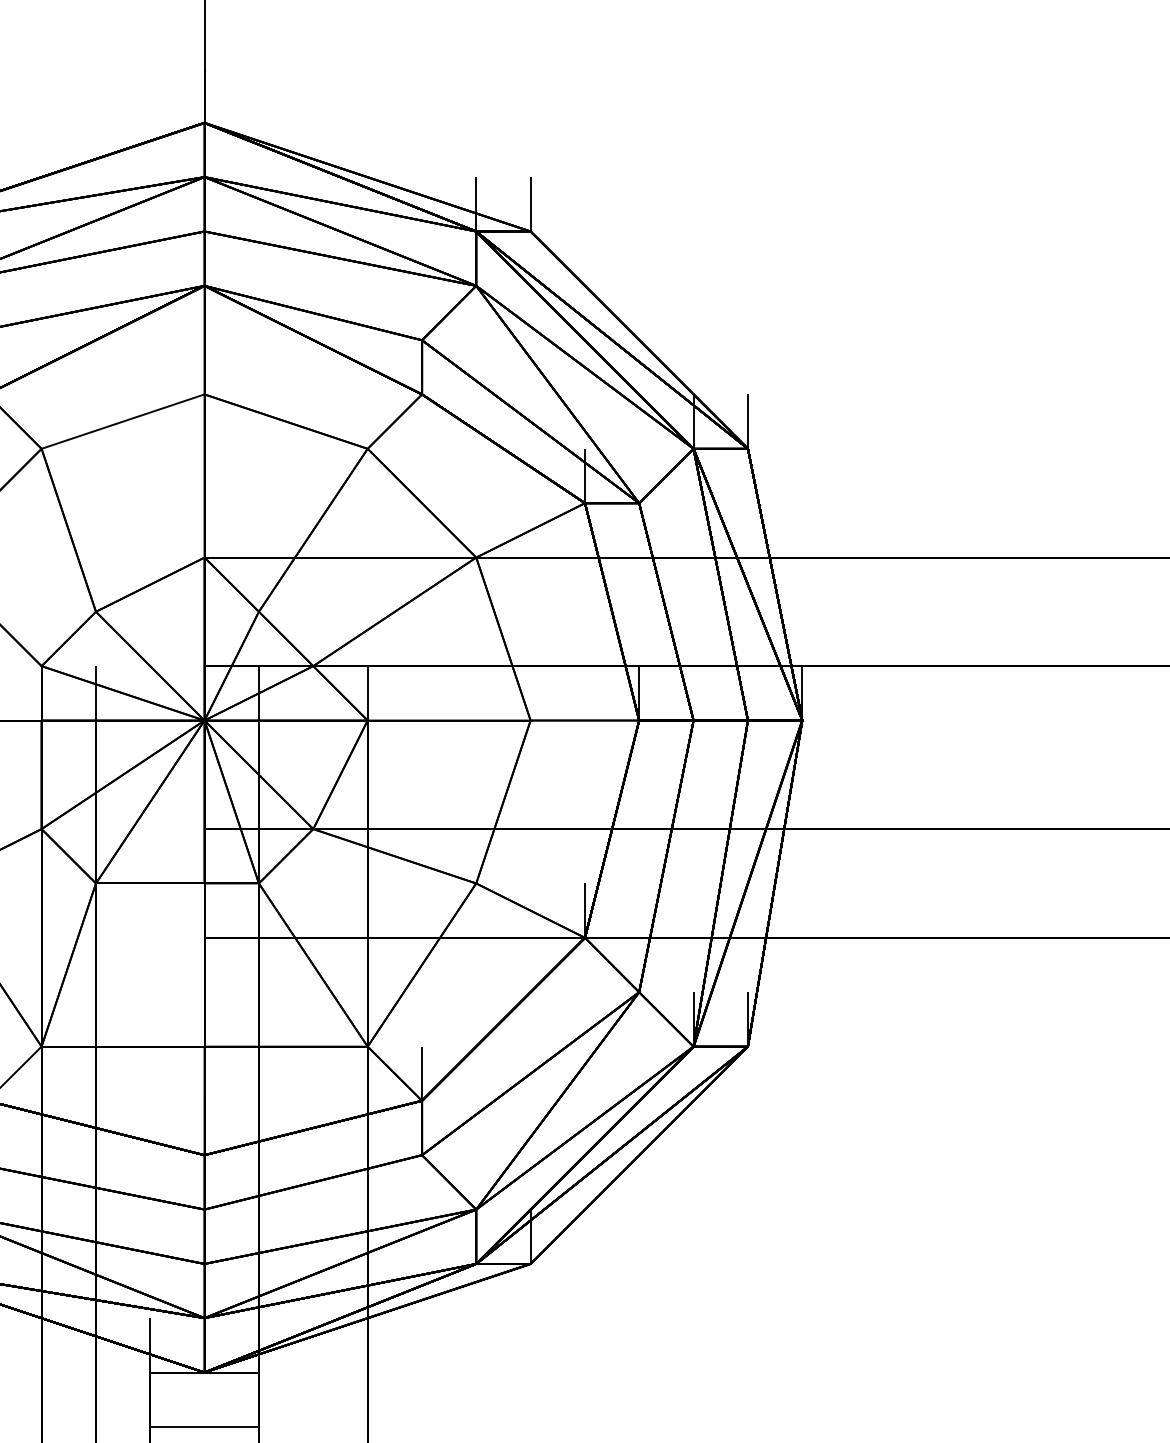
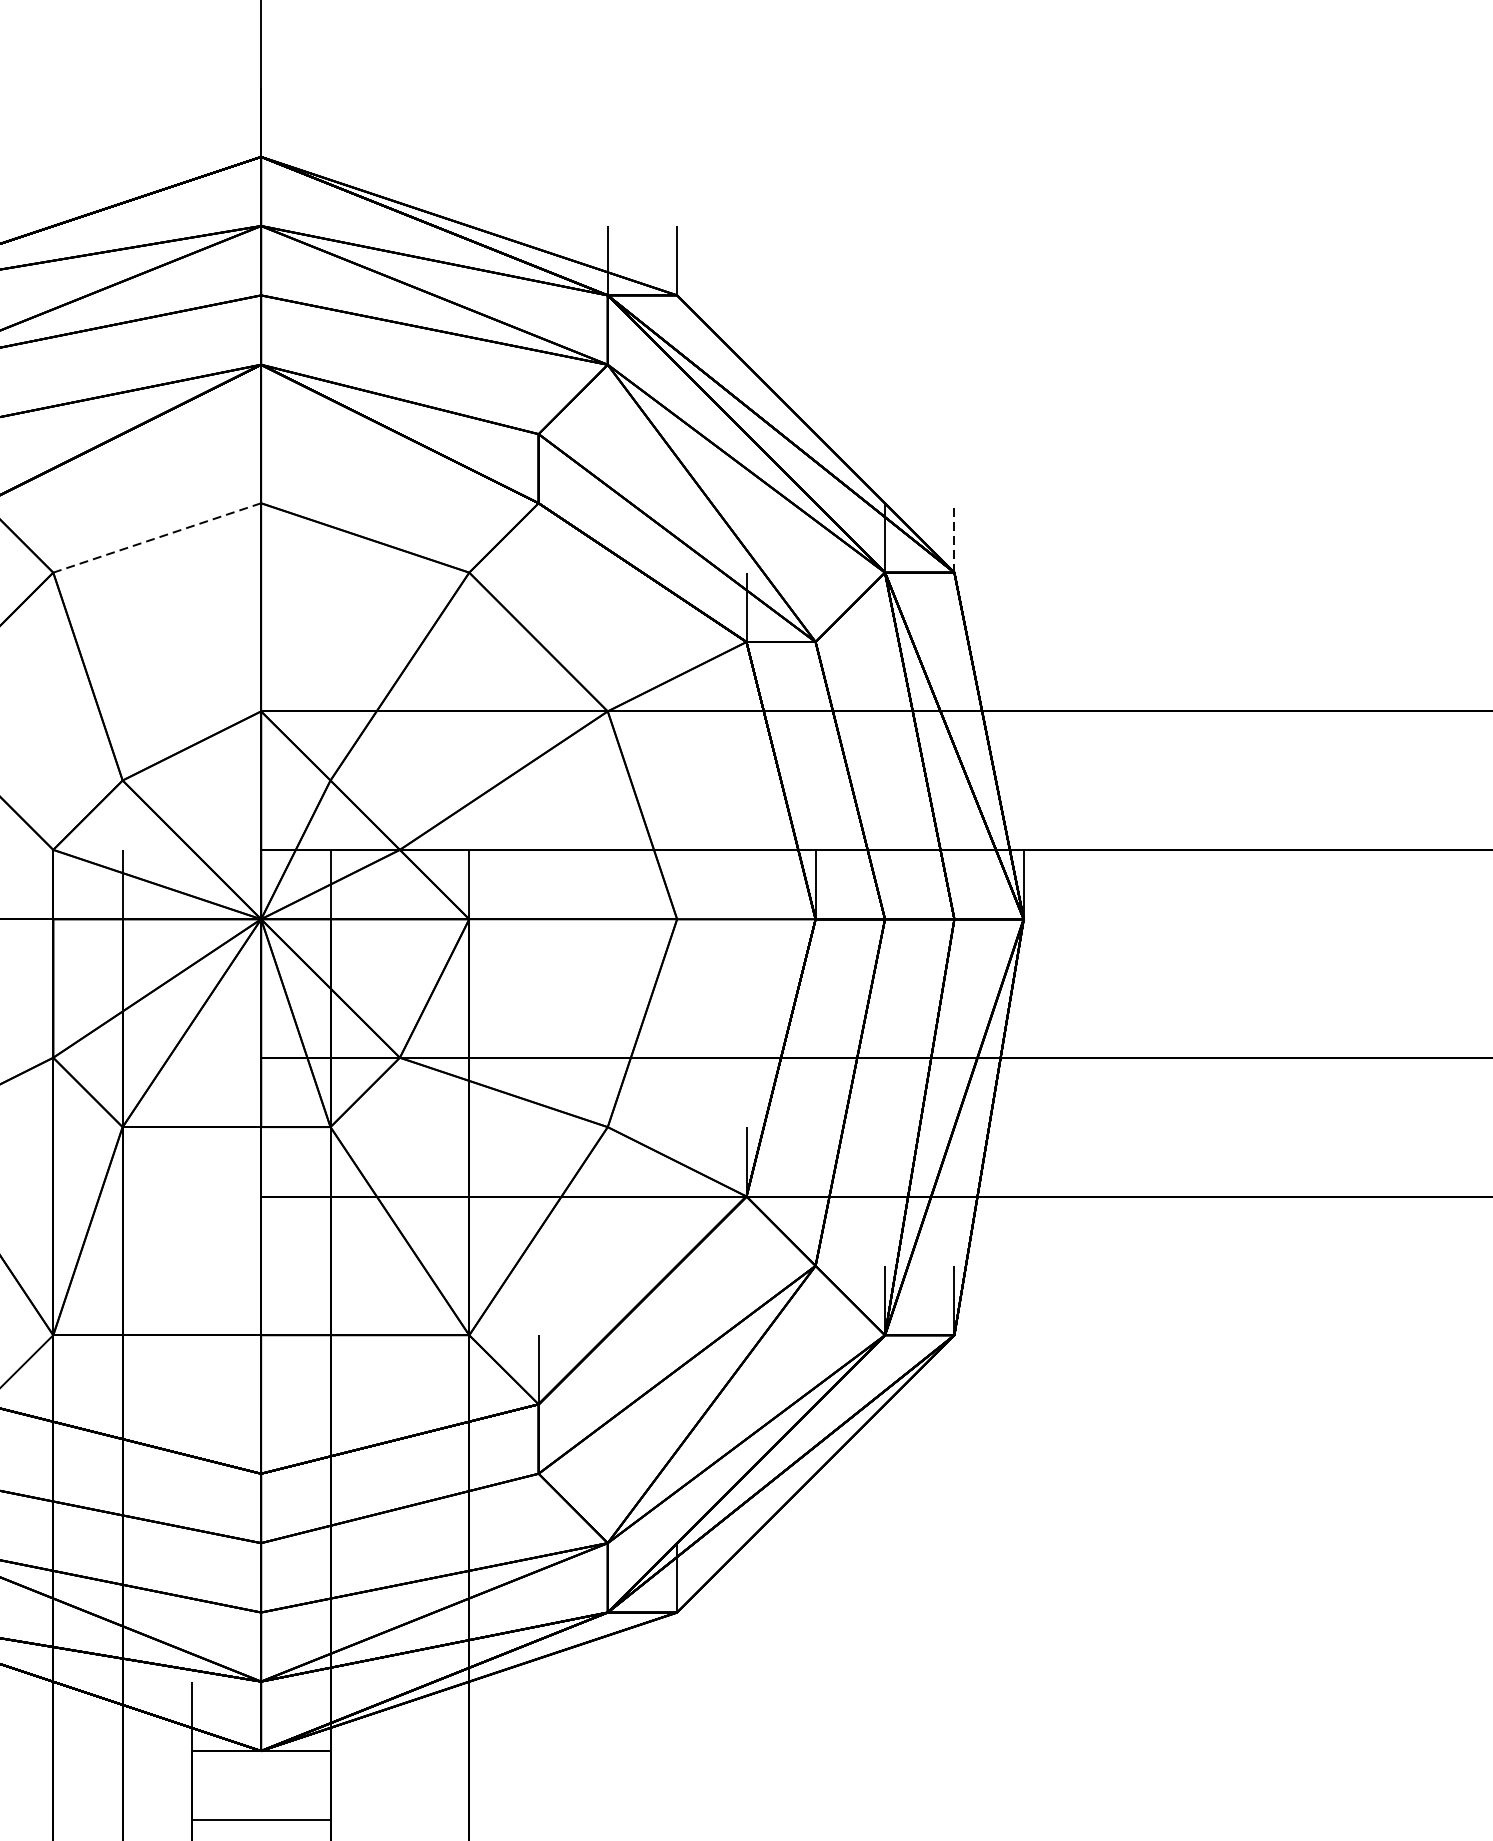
line: (123, 421) -> (157, 537), solid -> dashed
line: (747, 421) -> (953, 537), solid -> dashed

